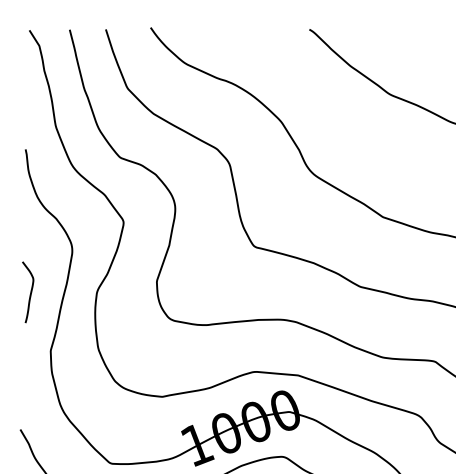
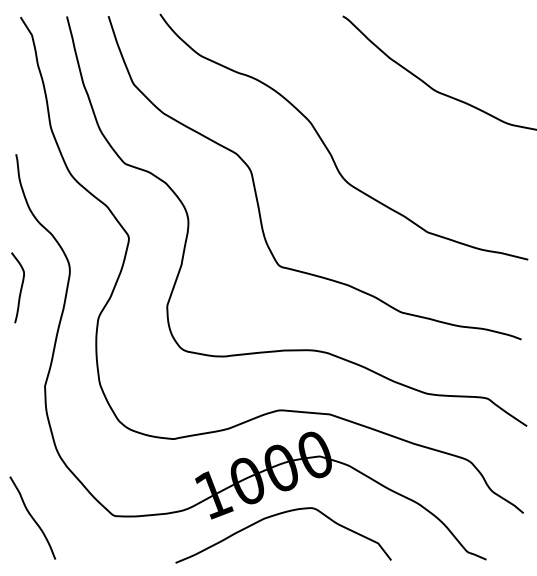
curve: (30, 292) -> (20, 287), moved

